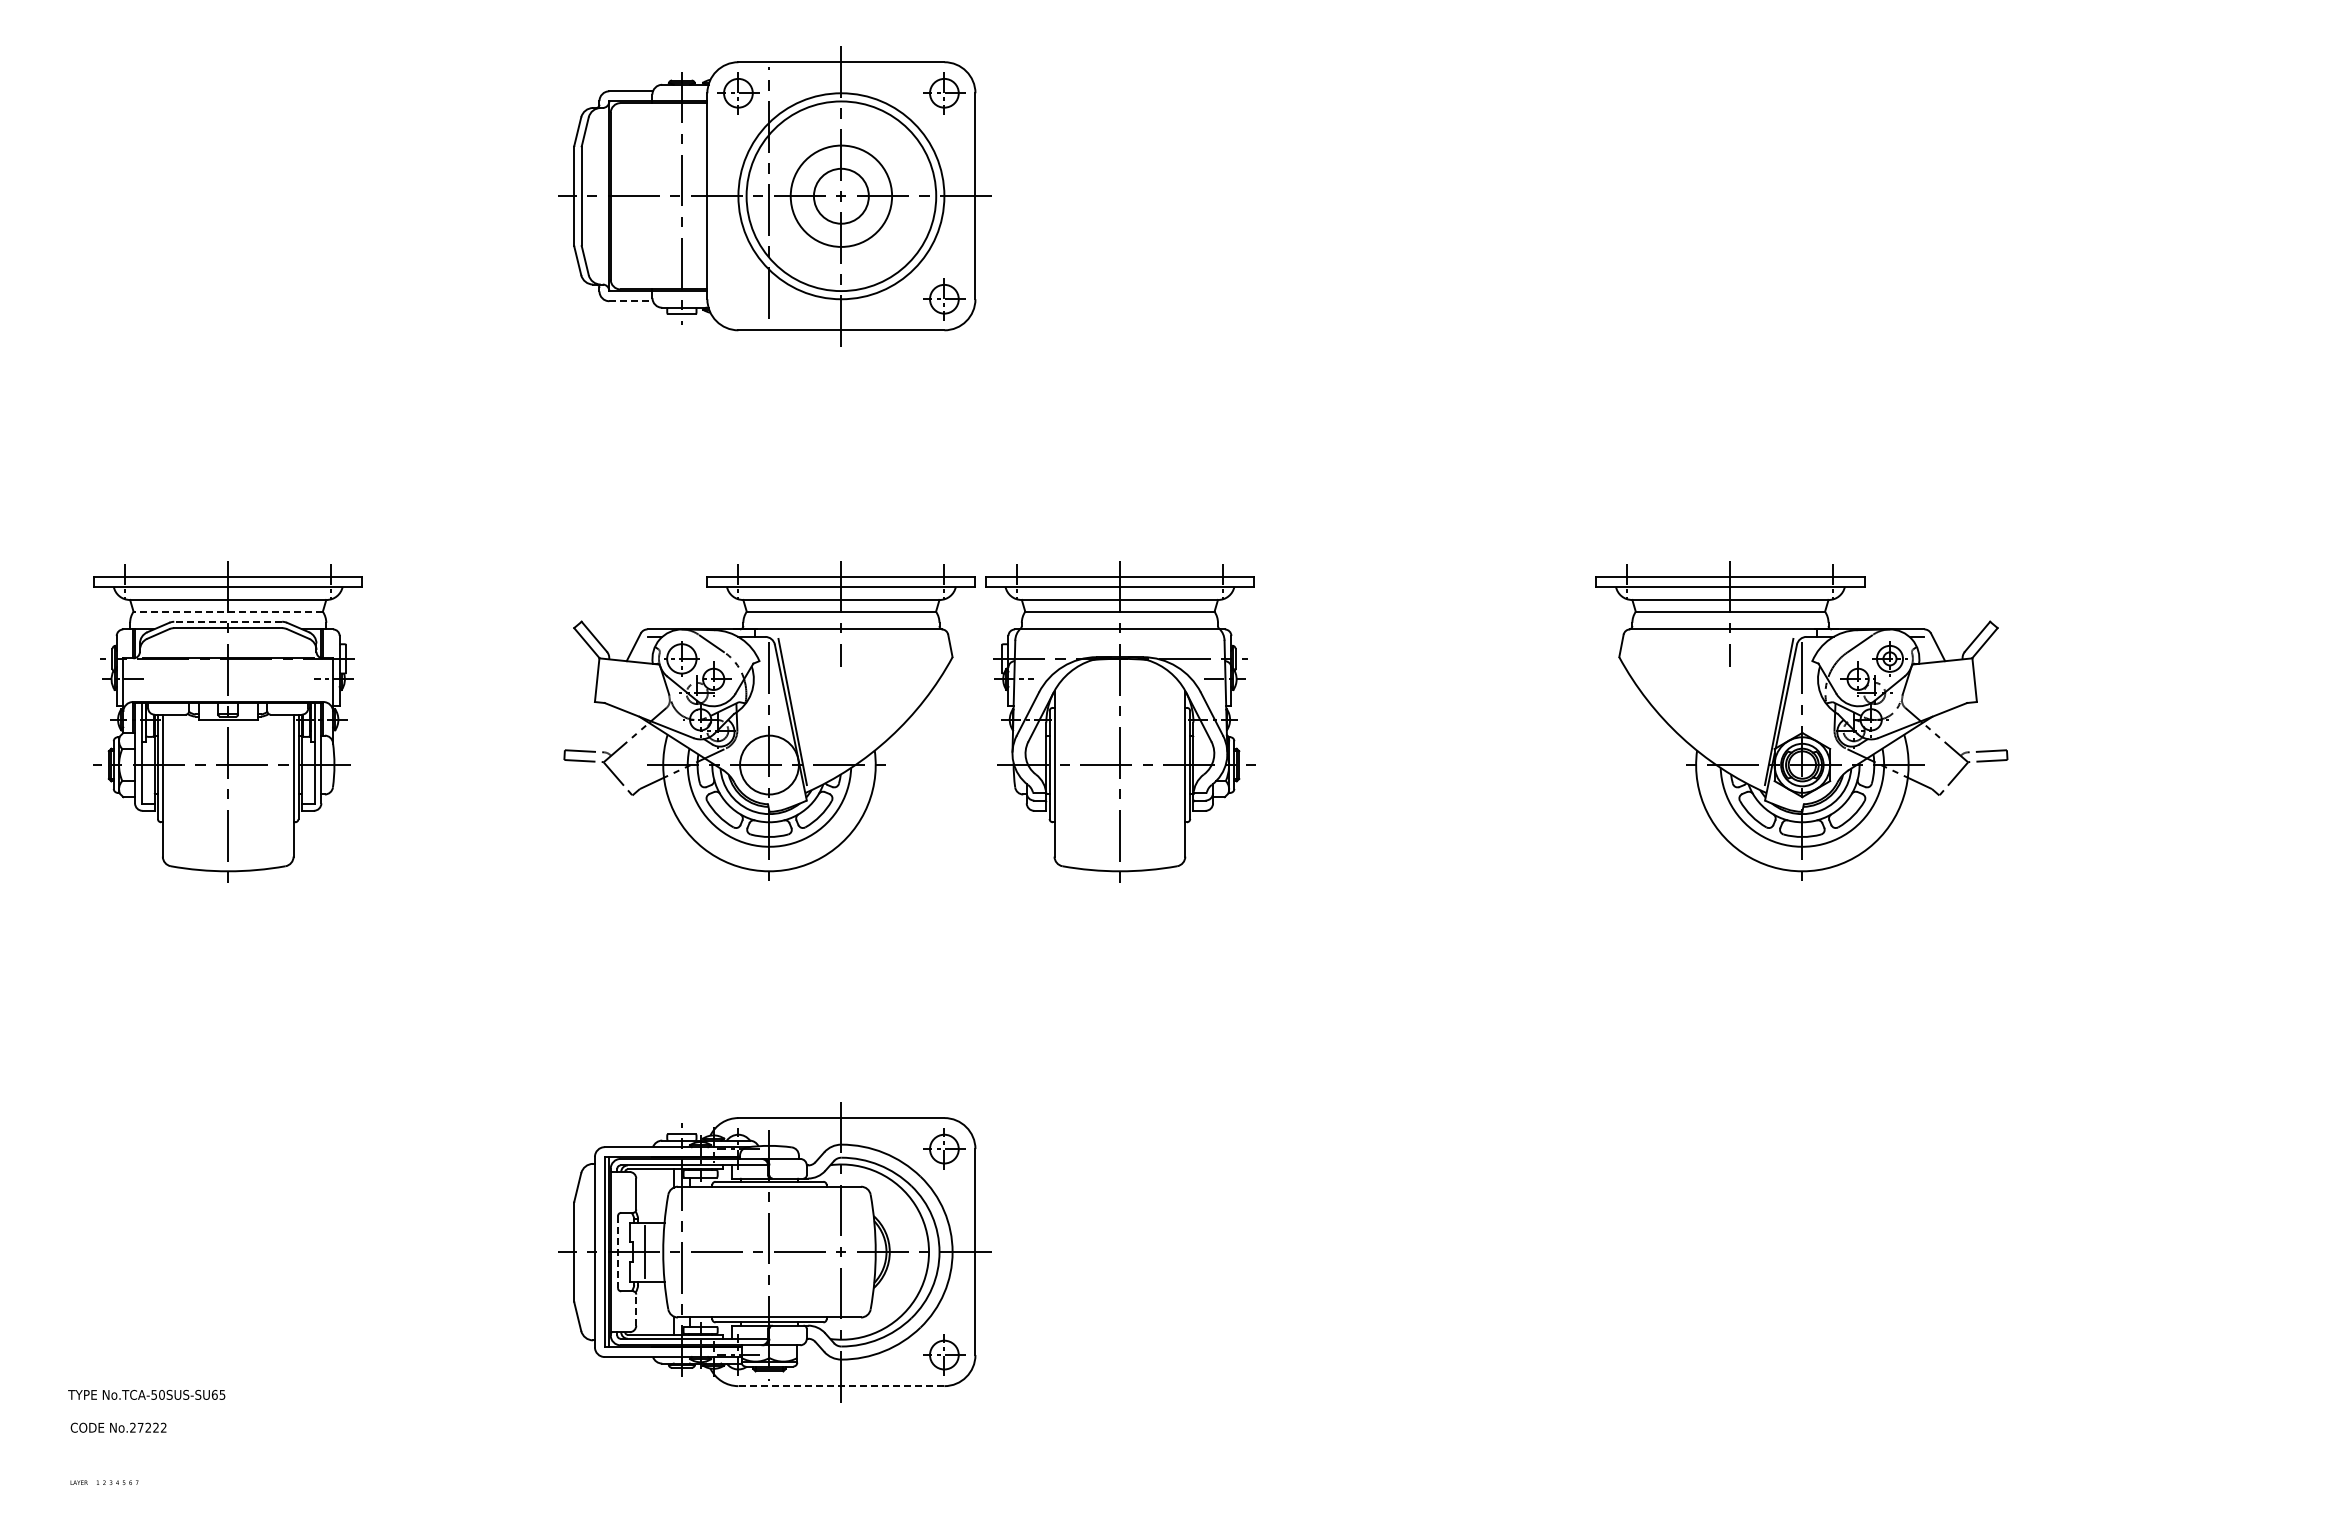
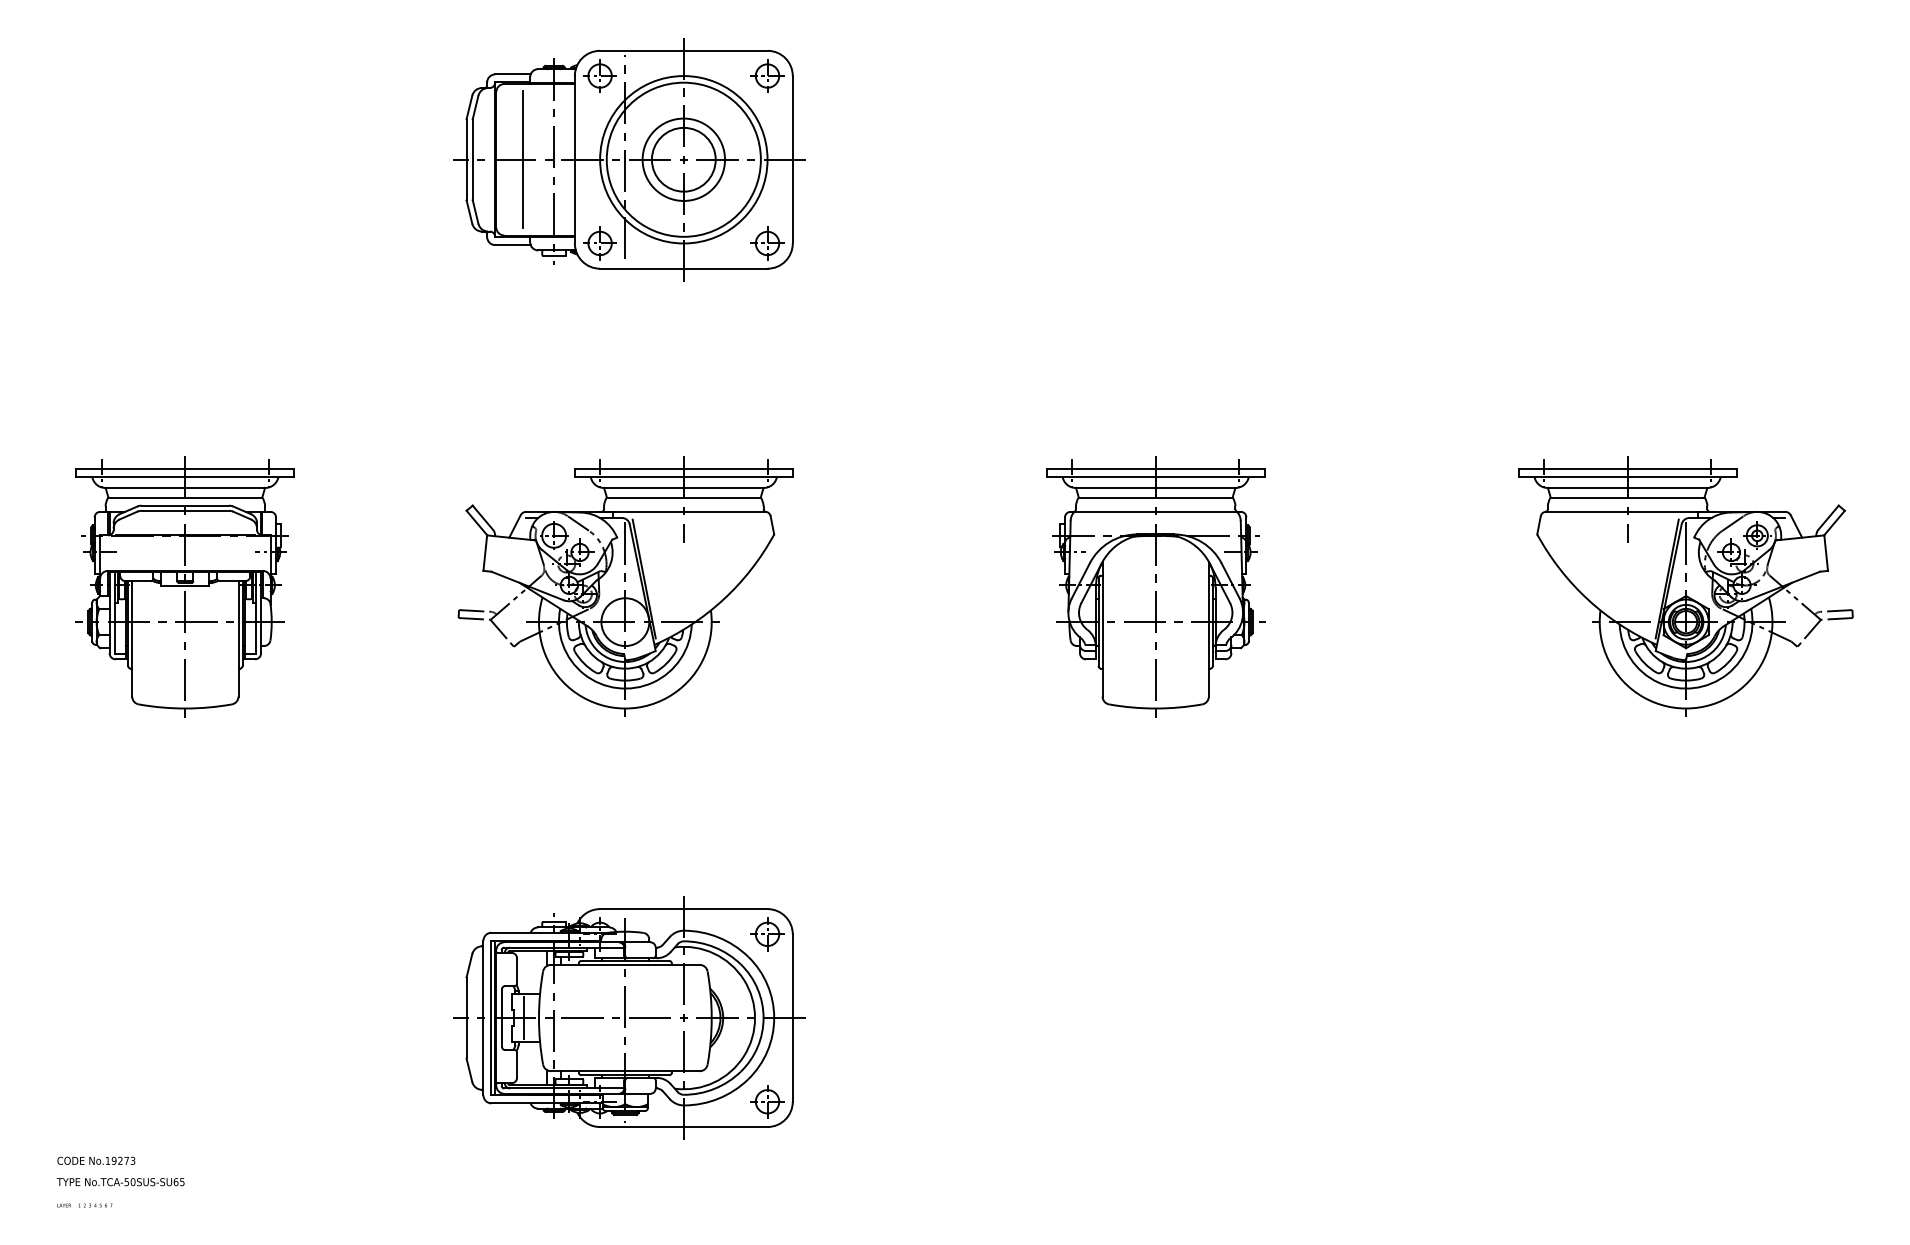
line: (643, 195) -> (522, 159), added
circle: (841, 196) -> (683, 159), size x1.43
part: (738, 299) -> (600, 243), added
line: (631, 301) -> (513, 245), dashed -> solid
line: (228, 611) -> (185, 497), dashed -> solid
line: (228, 621) -> (185, 505), dashed -> solid
part: (1801, 720) -> (1685, 585), moved
part: (1120, 721) -> (1156, 586), moved
line: (617, 1252) -> (501, 1018), dashed -> solid
line: (636, 1310) -> (517, 1065), dashed -> solid
line: (841, 1386) -> (683, 1127), dashed -> solid
text: (146, 1394) -> (120, 1181), moved
text: (148, 1427) -> (120, 1160), No.27222 -> No.19273

